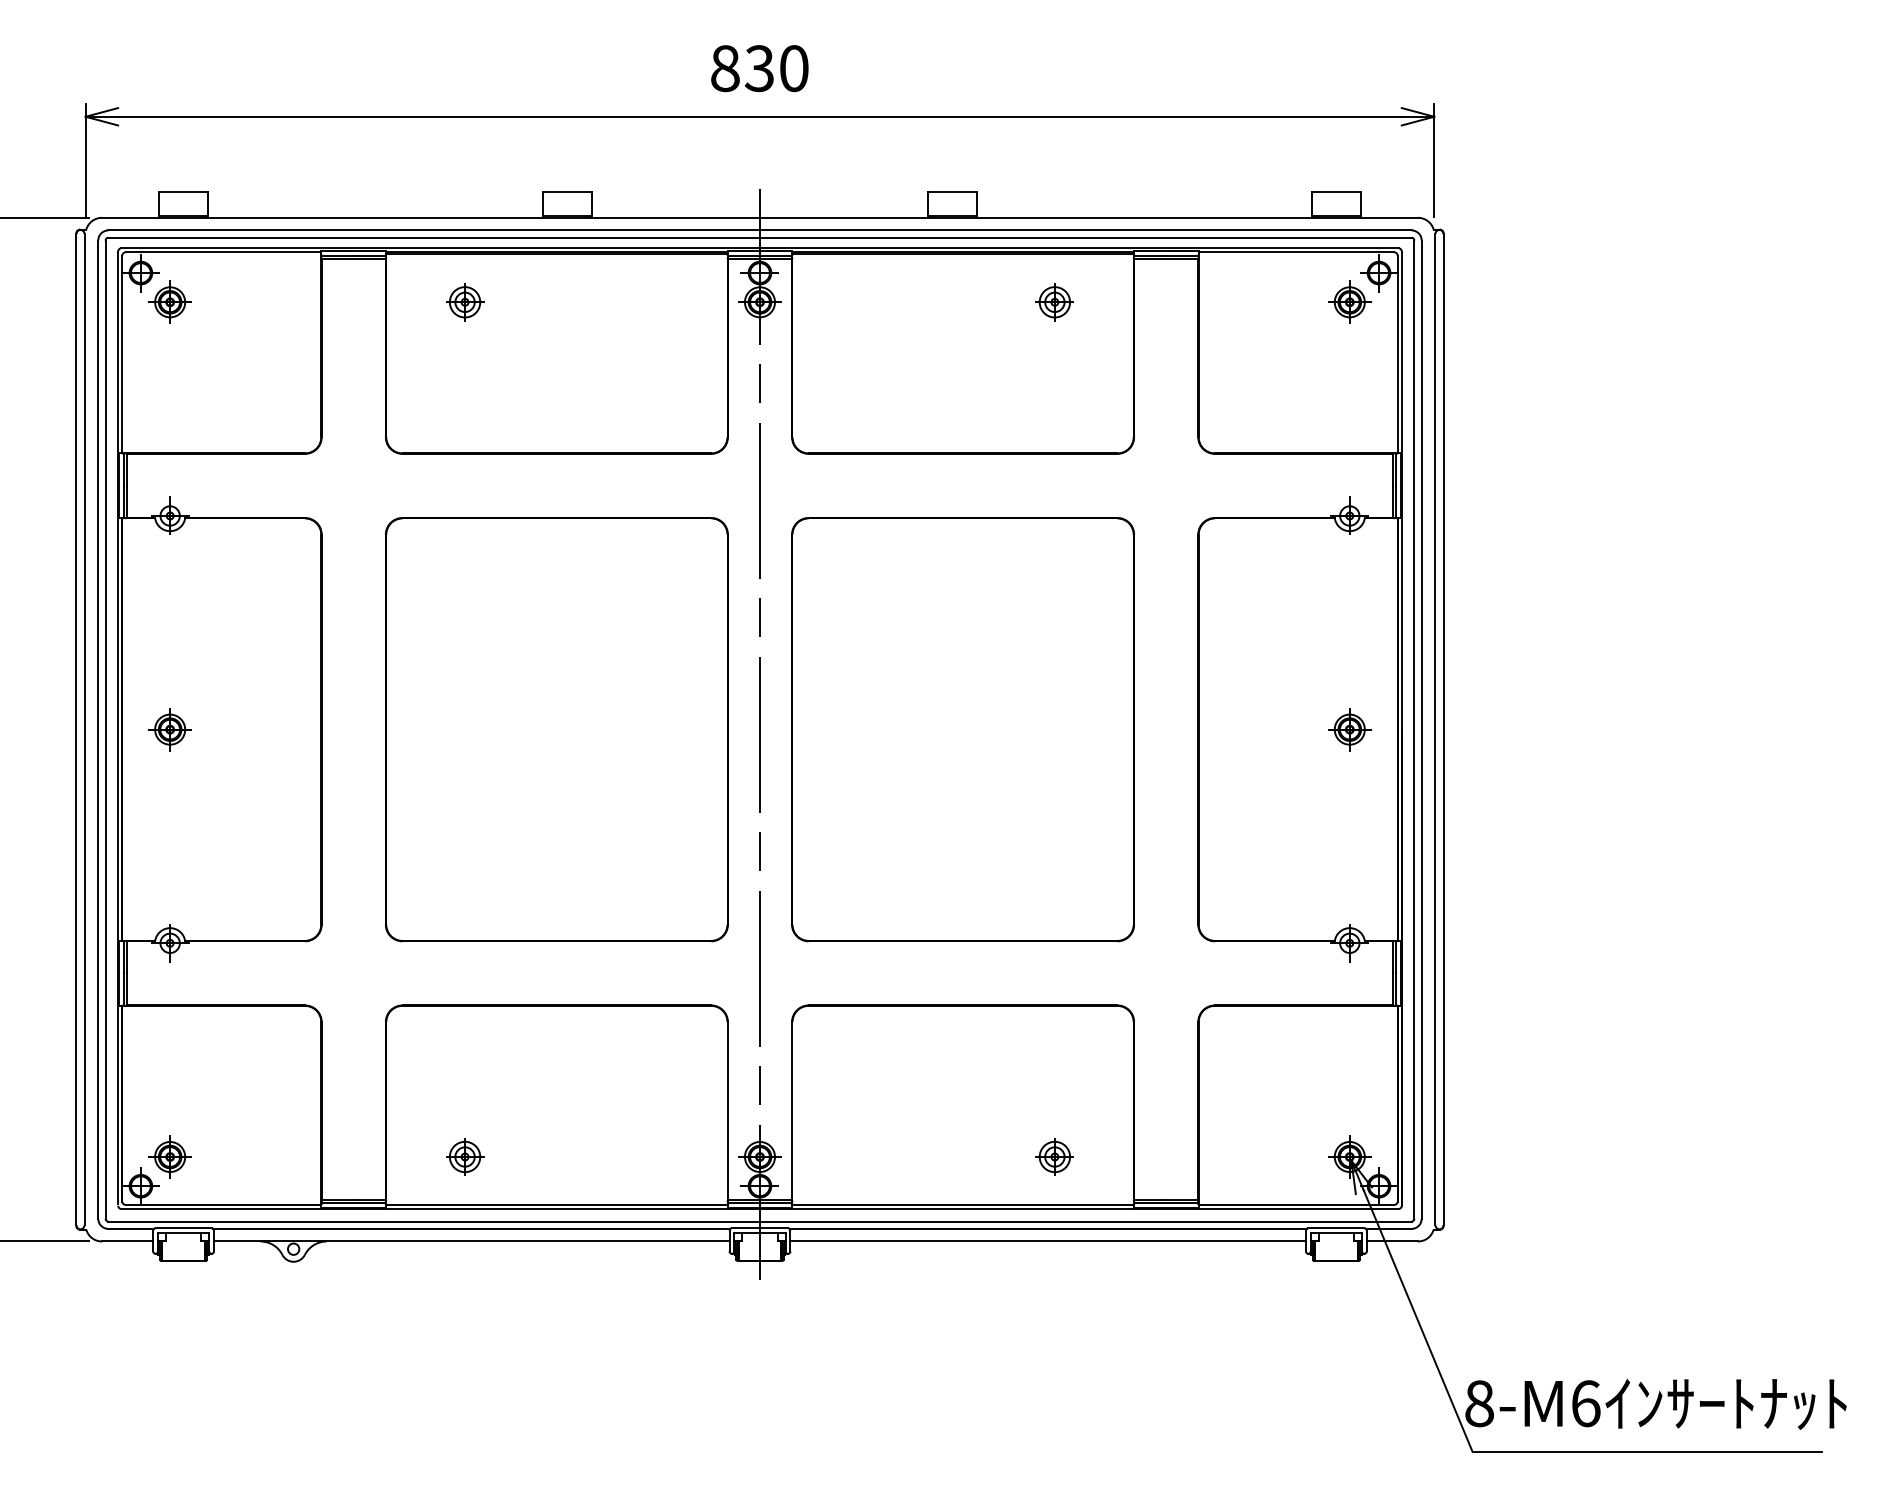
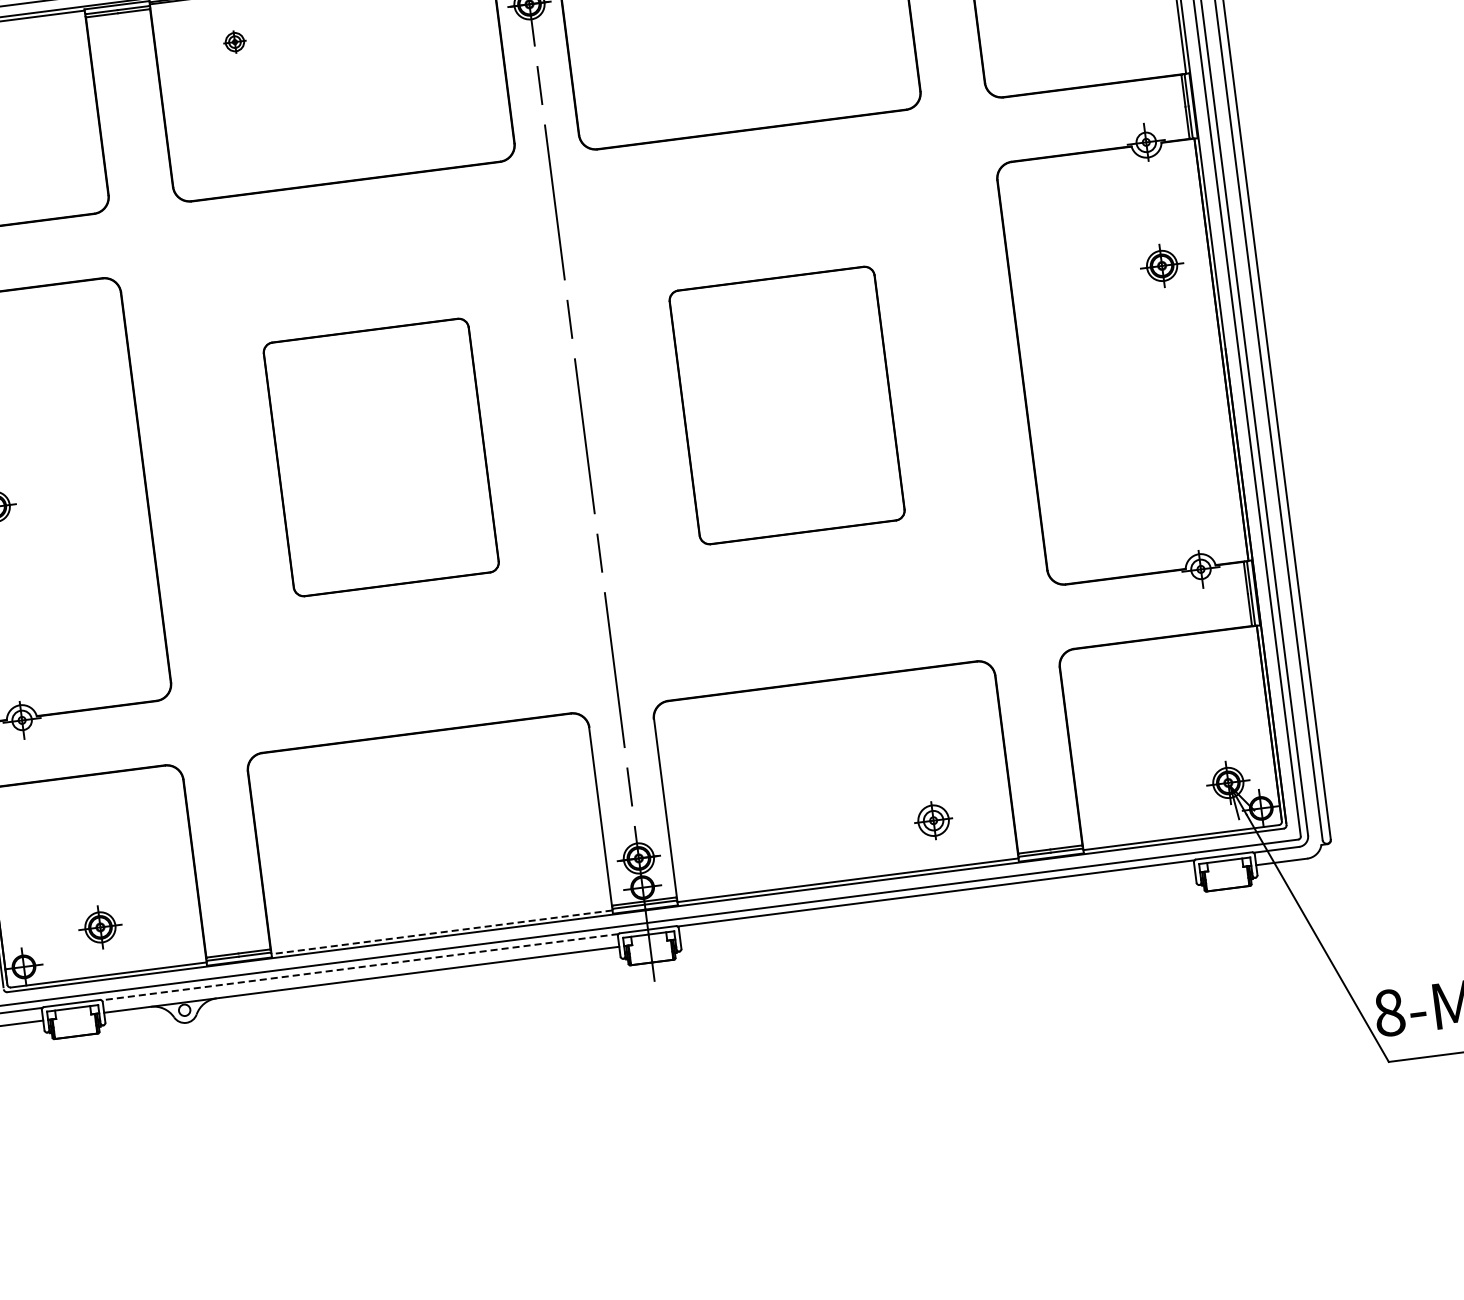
part: (465, 302) -> (235, 42), size x0.6
part: (556, 729) -> (380, 457), size x0.6
part: (962, 729) -> (786, 405), size x0.6
part: (1349, 729) -> (1161, 265), moved
part: (169, 1156) -> (99, 927), moved
part: (465, 1156) -> (344, 895), removed
line: (556, 1204) -> (441, 931), solid -> dashed
line: (471, 1228) -> (359, 966), solid -> dashed
line: (1047, 1241) -> (937, 906), removed

